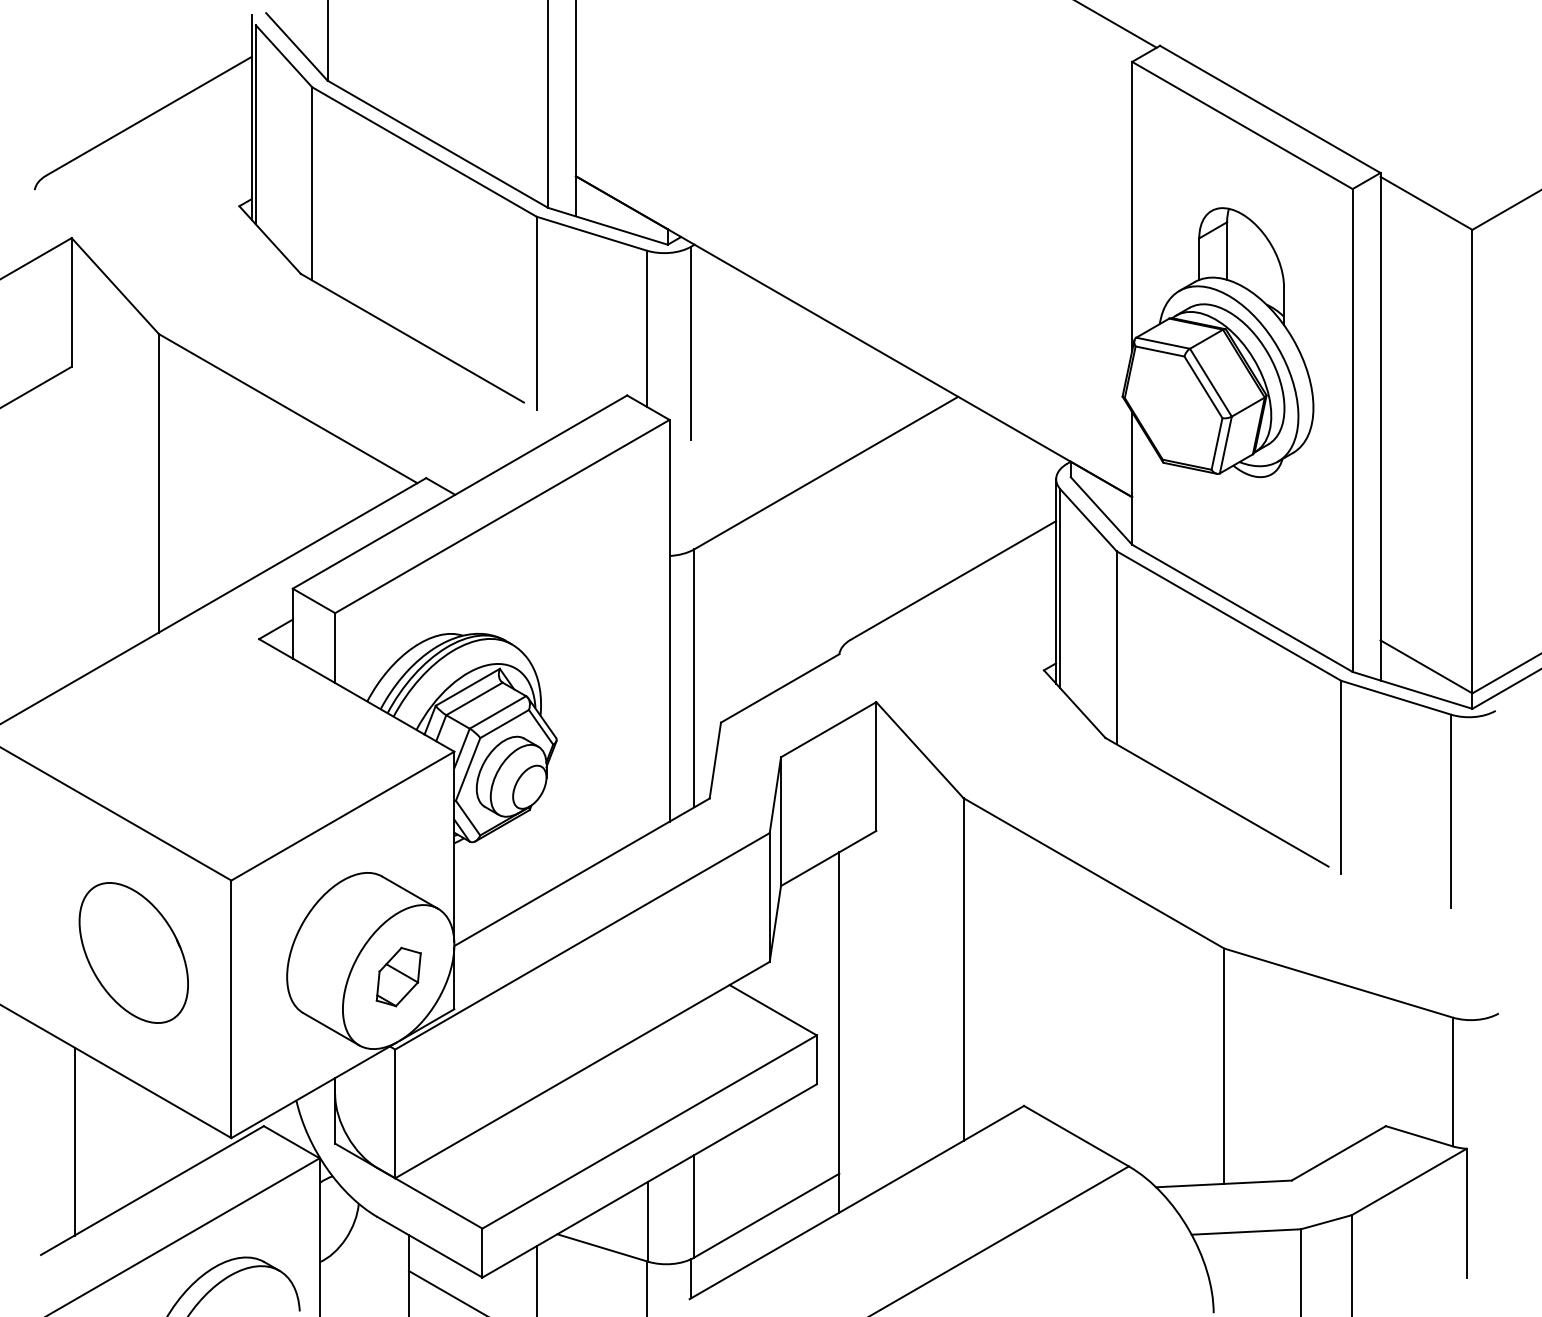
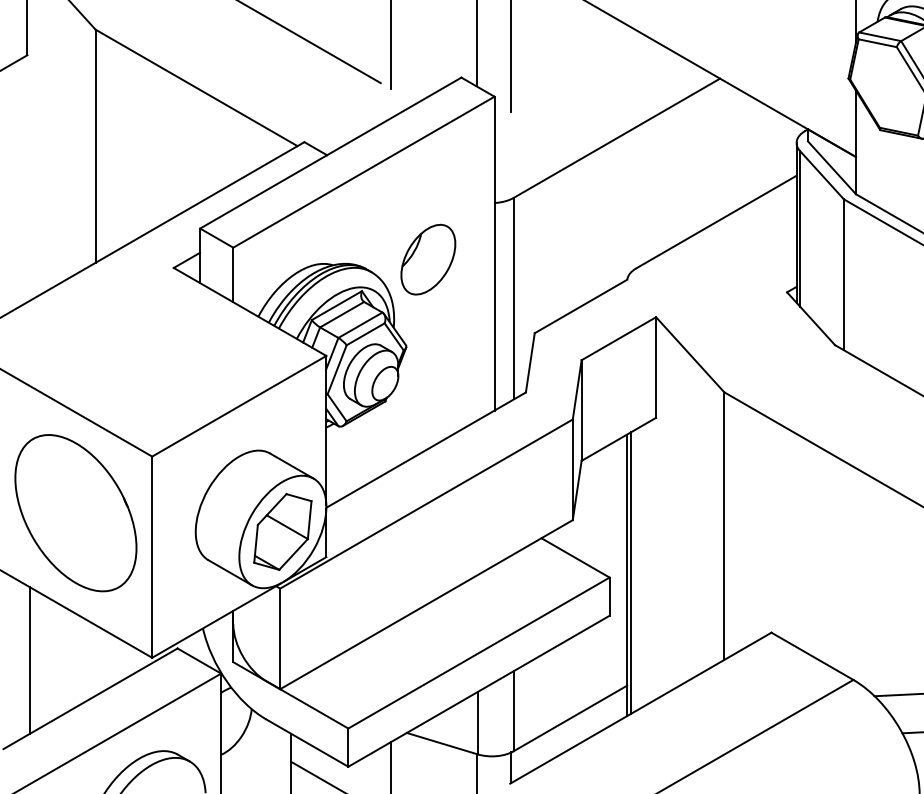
part: (584, 628) -> (428, 259), added
part: (133, 952) -> (75, 512), size x1.43
part: (398, 976) -> (282, 531), size x1.67
line: (843, 1029) -> (630, 572), added

